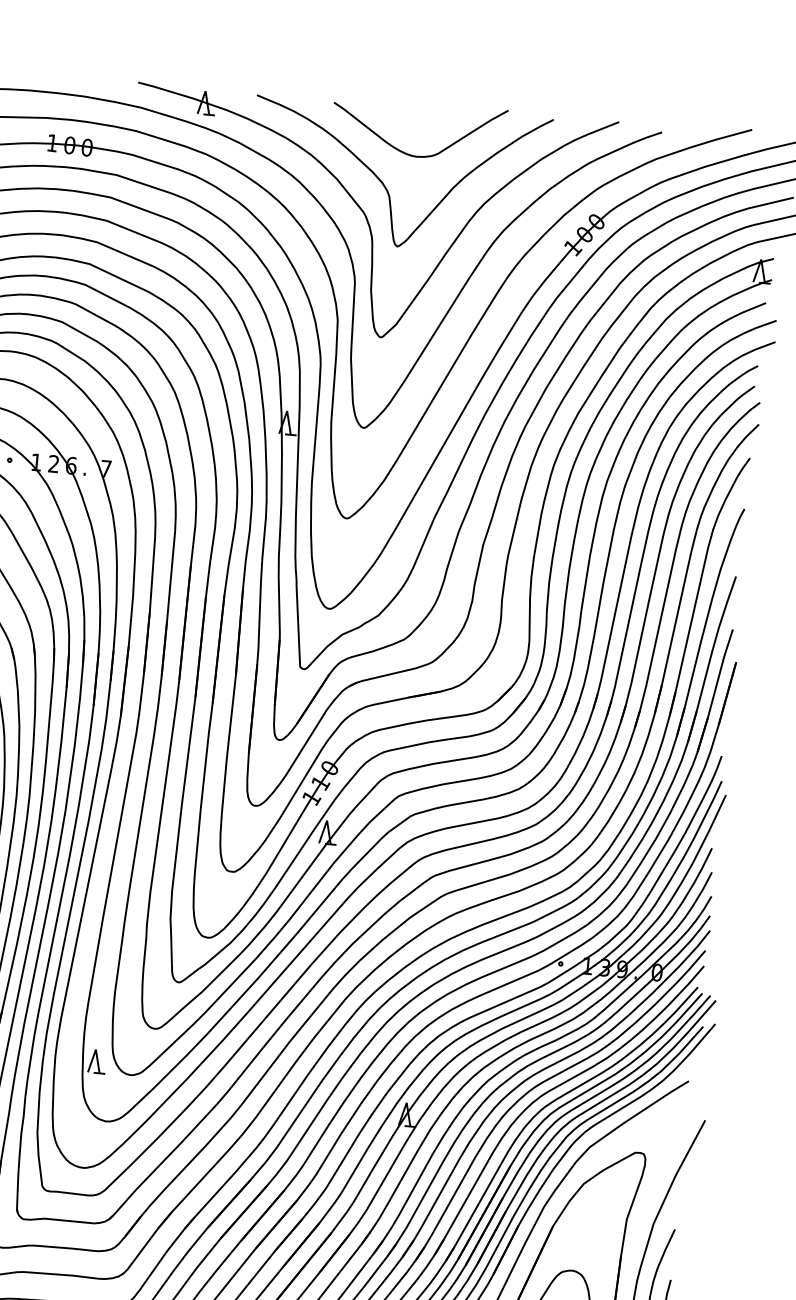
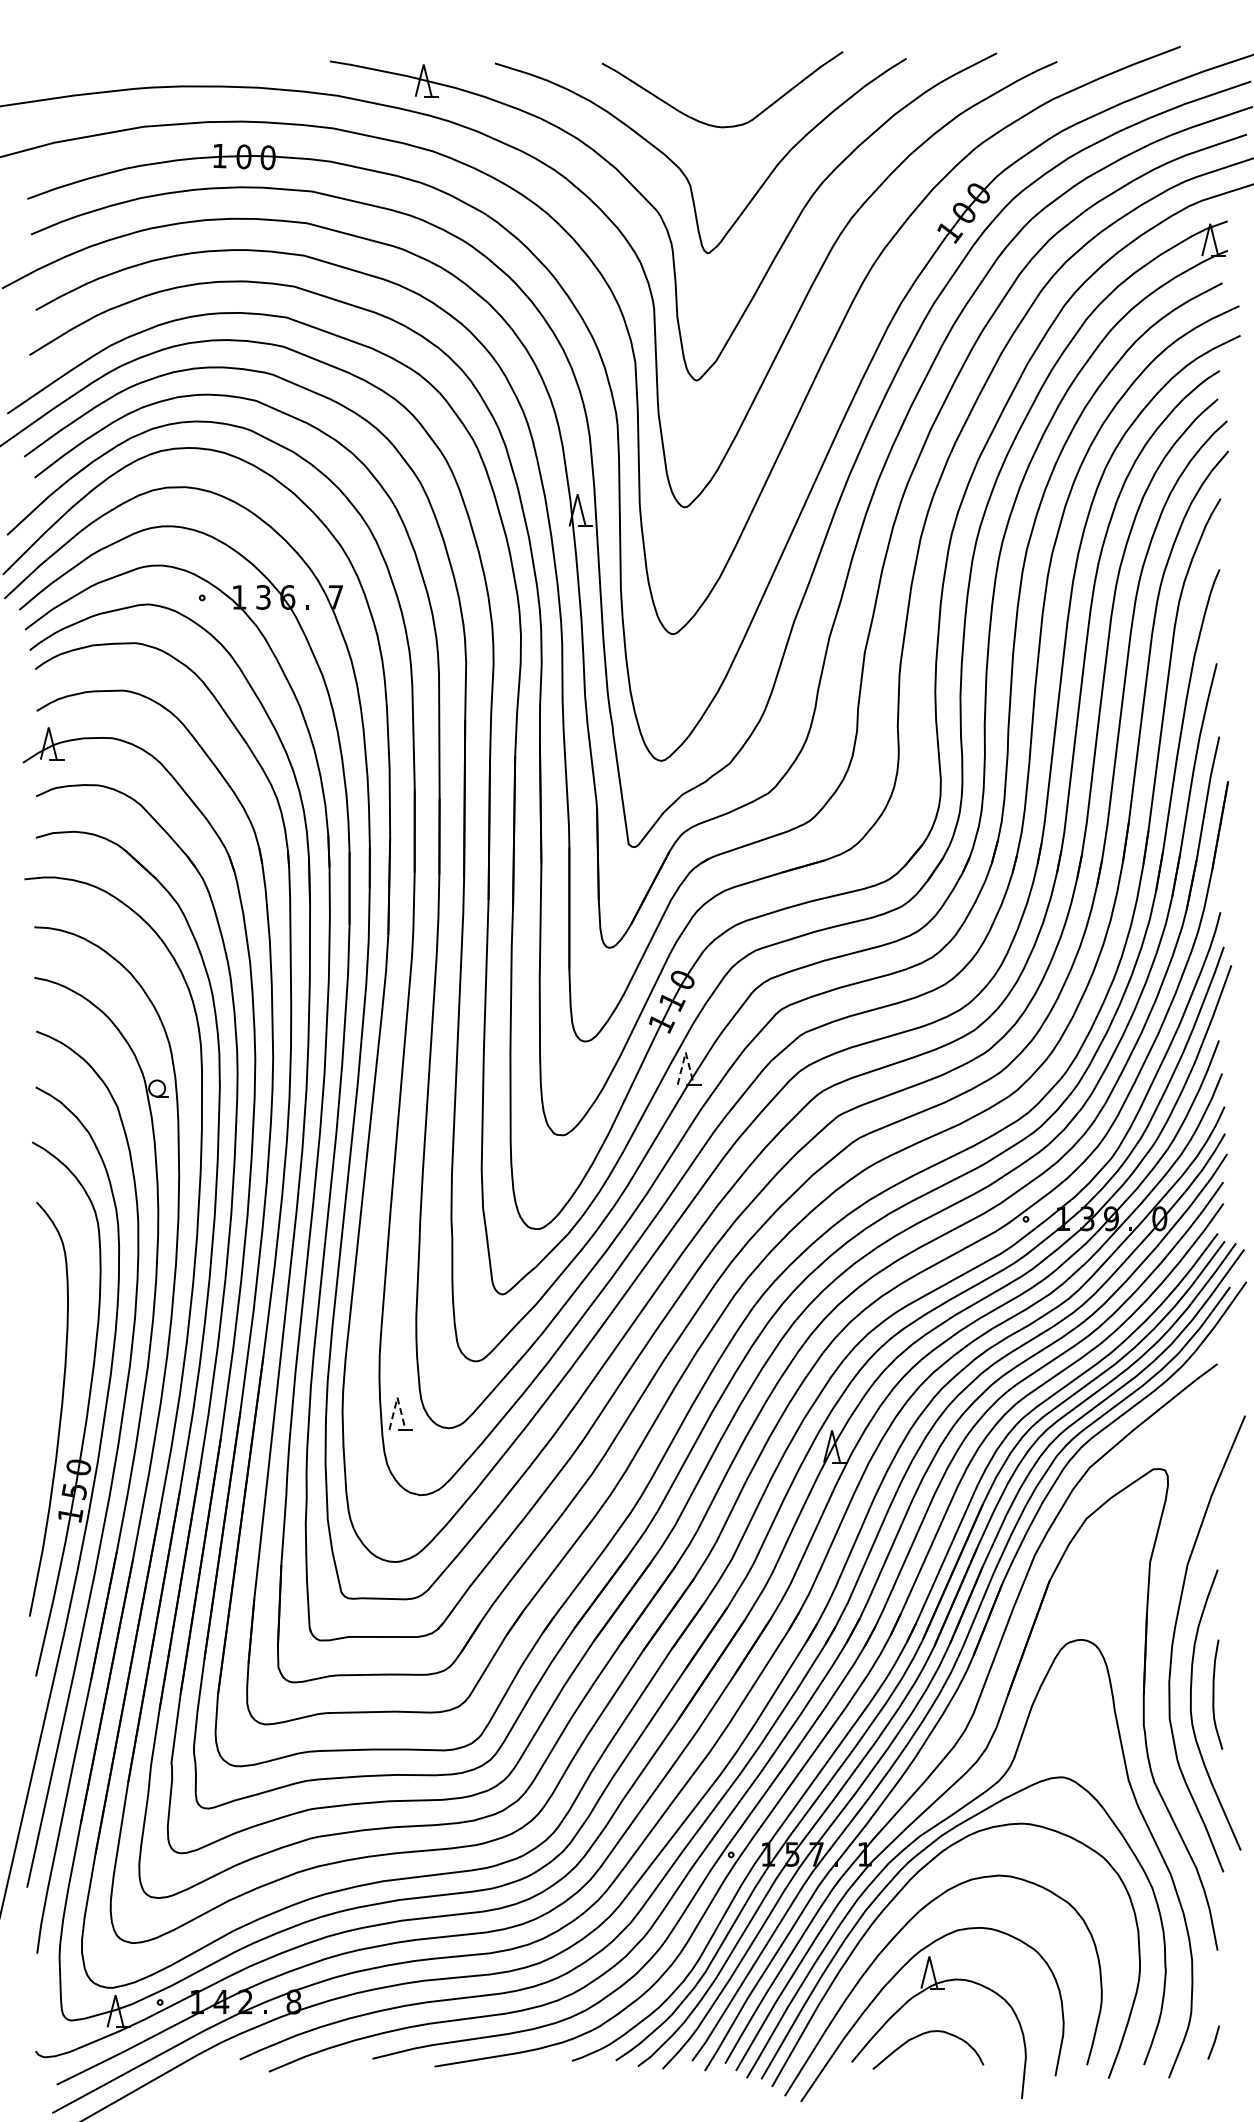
text: (53, 464) -> (263, 597), 2 -> 3
line: (326, 820) -> (685, 1052), solid -> dashed
line: (95, 1049) -> (397, 1397), solid -> dashed

